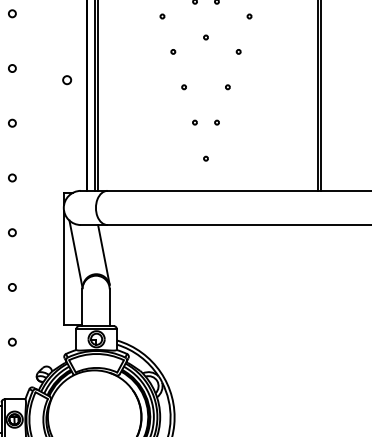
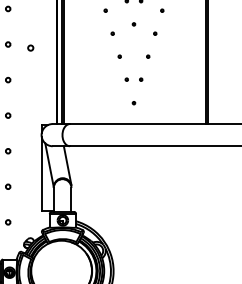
circle: (66, 79) -> (30, 47), moved

